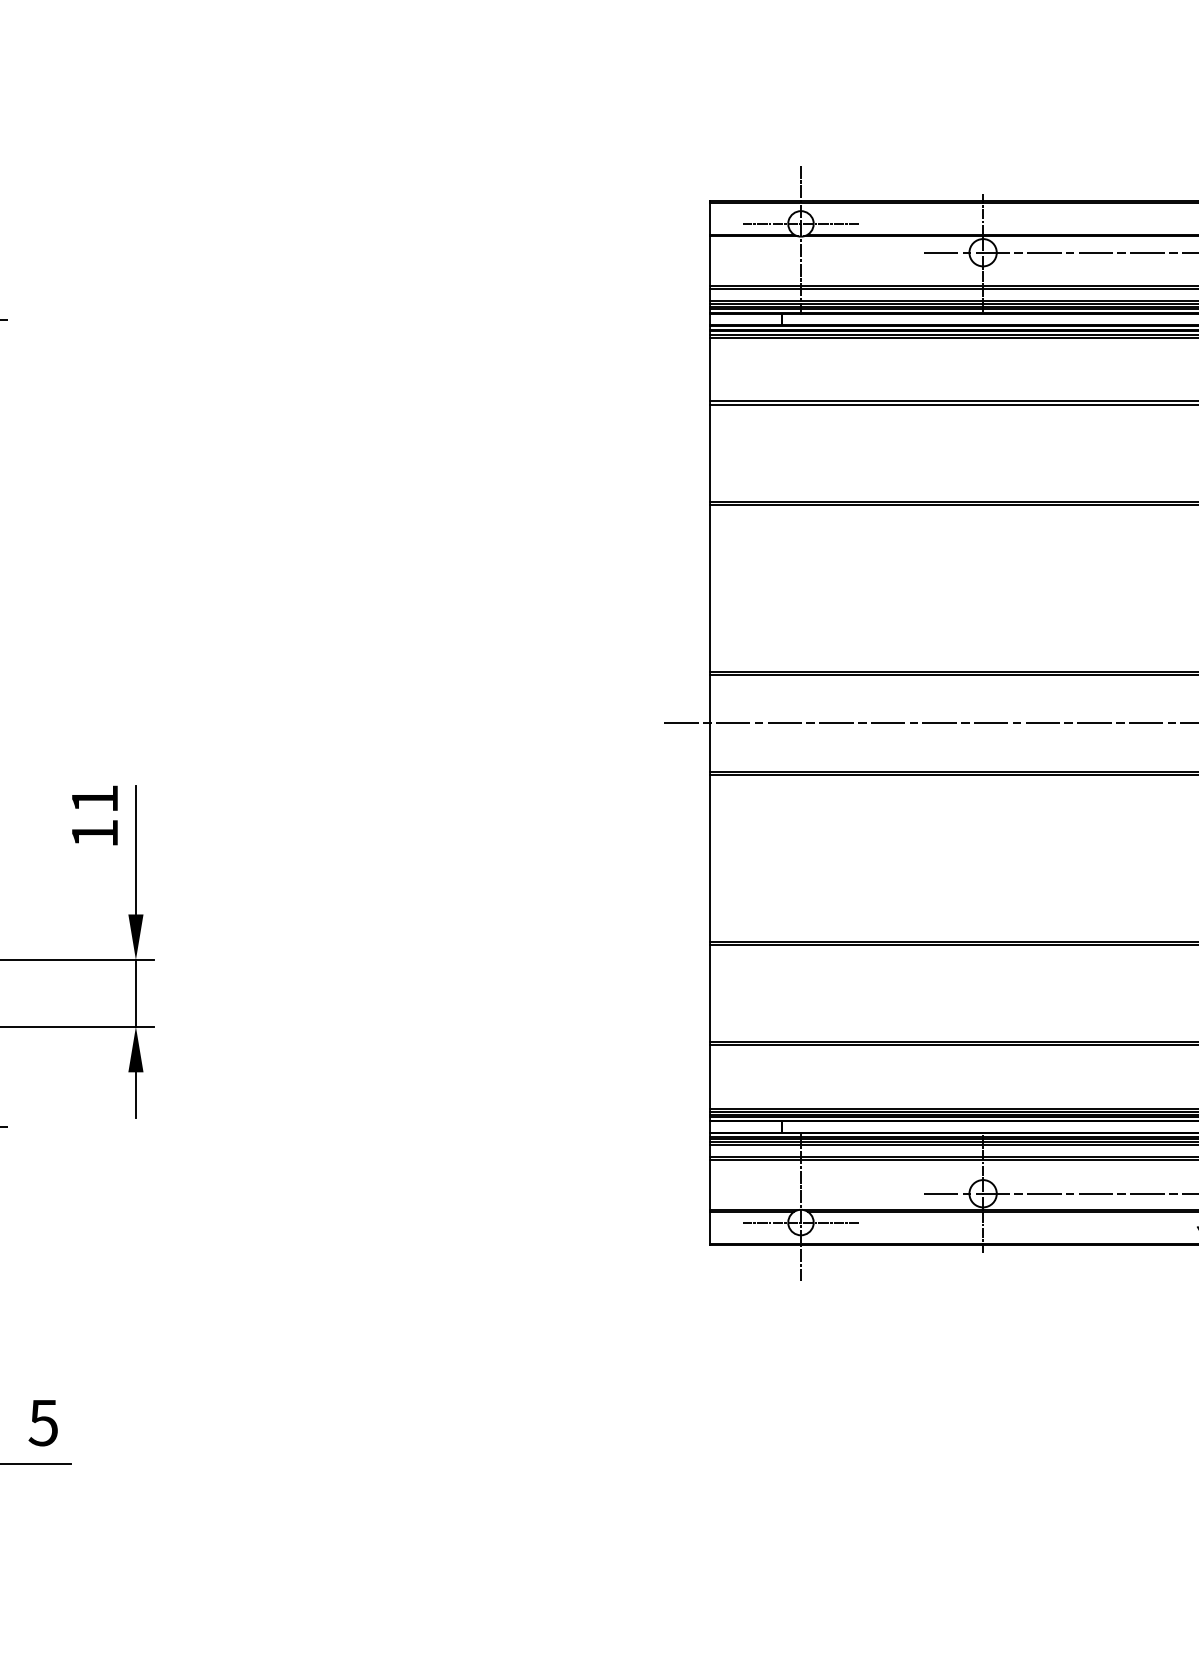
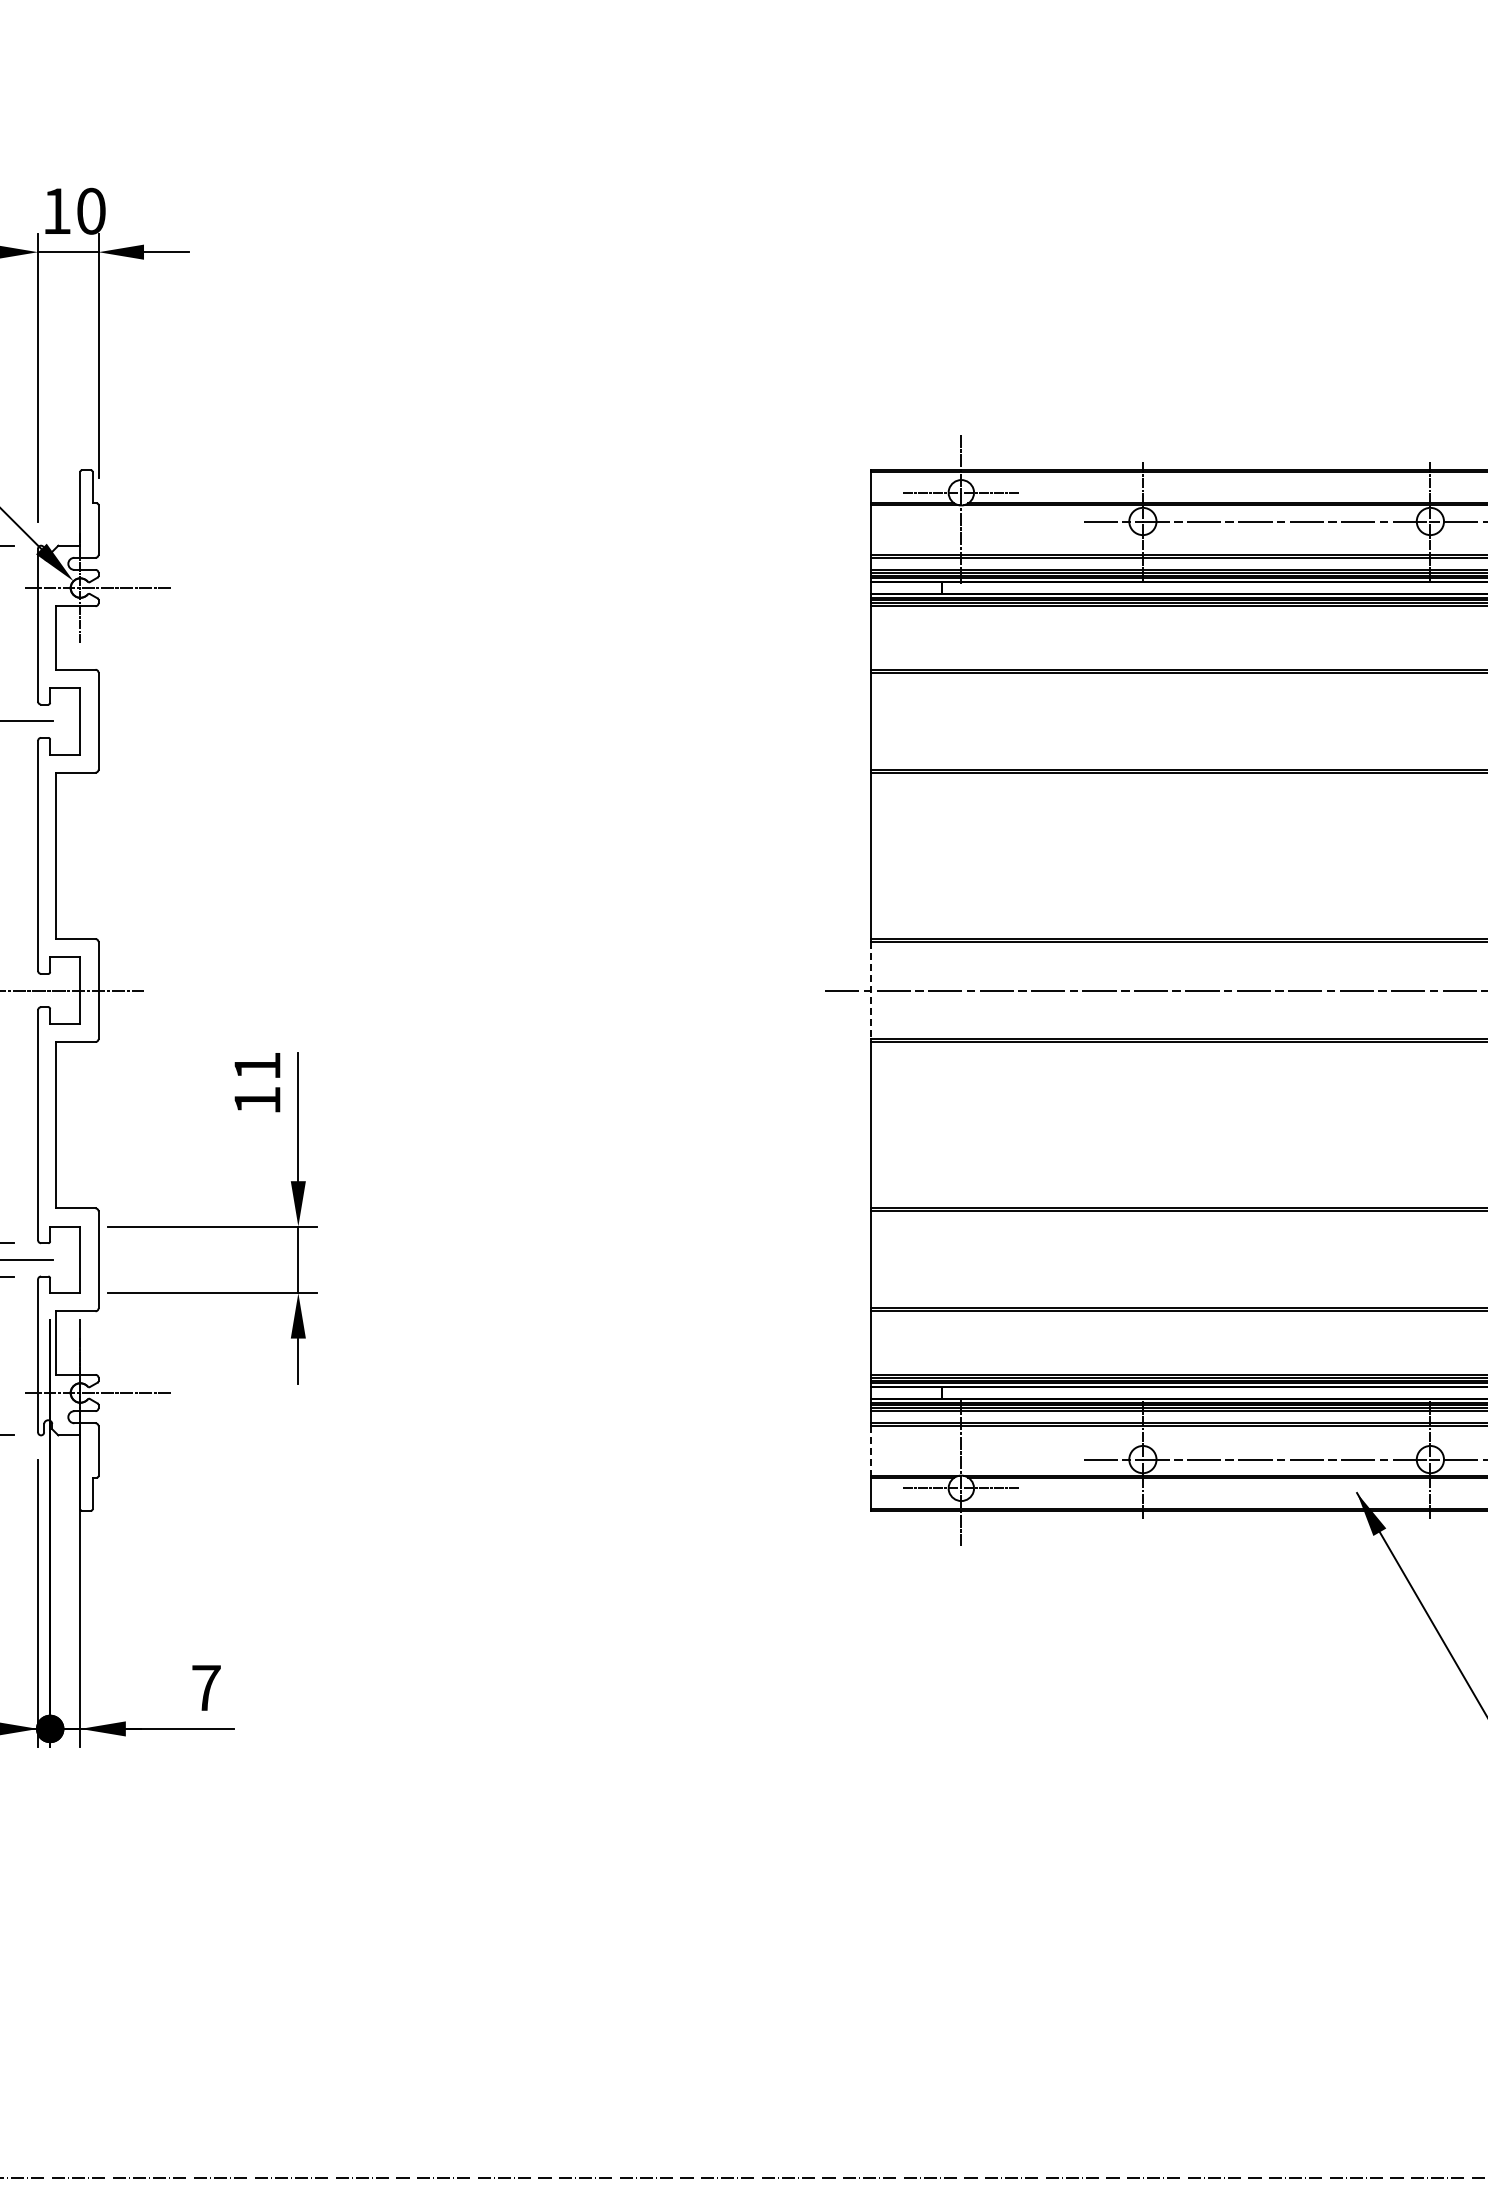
line: (709, 724) -> (870, 991), solid -> dashed
line: (709, 1185) -> (870, 1451), solid -> dashed
text: (42, 1423) -> (205, 1688), 5 -> 7

